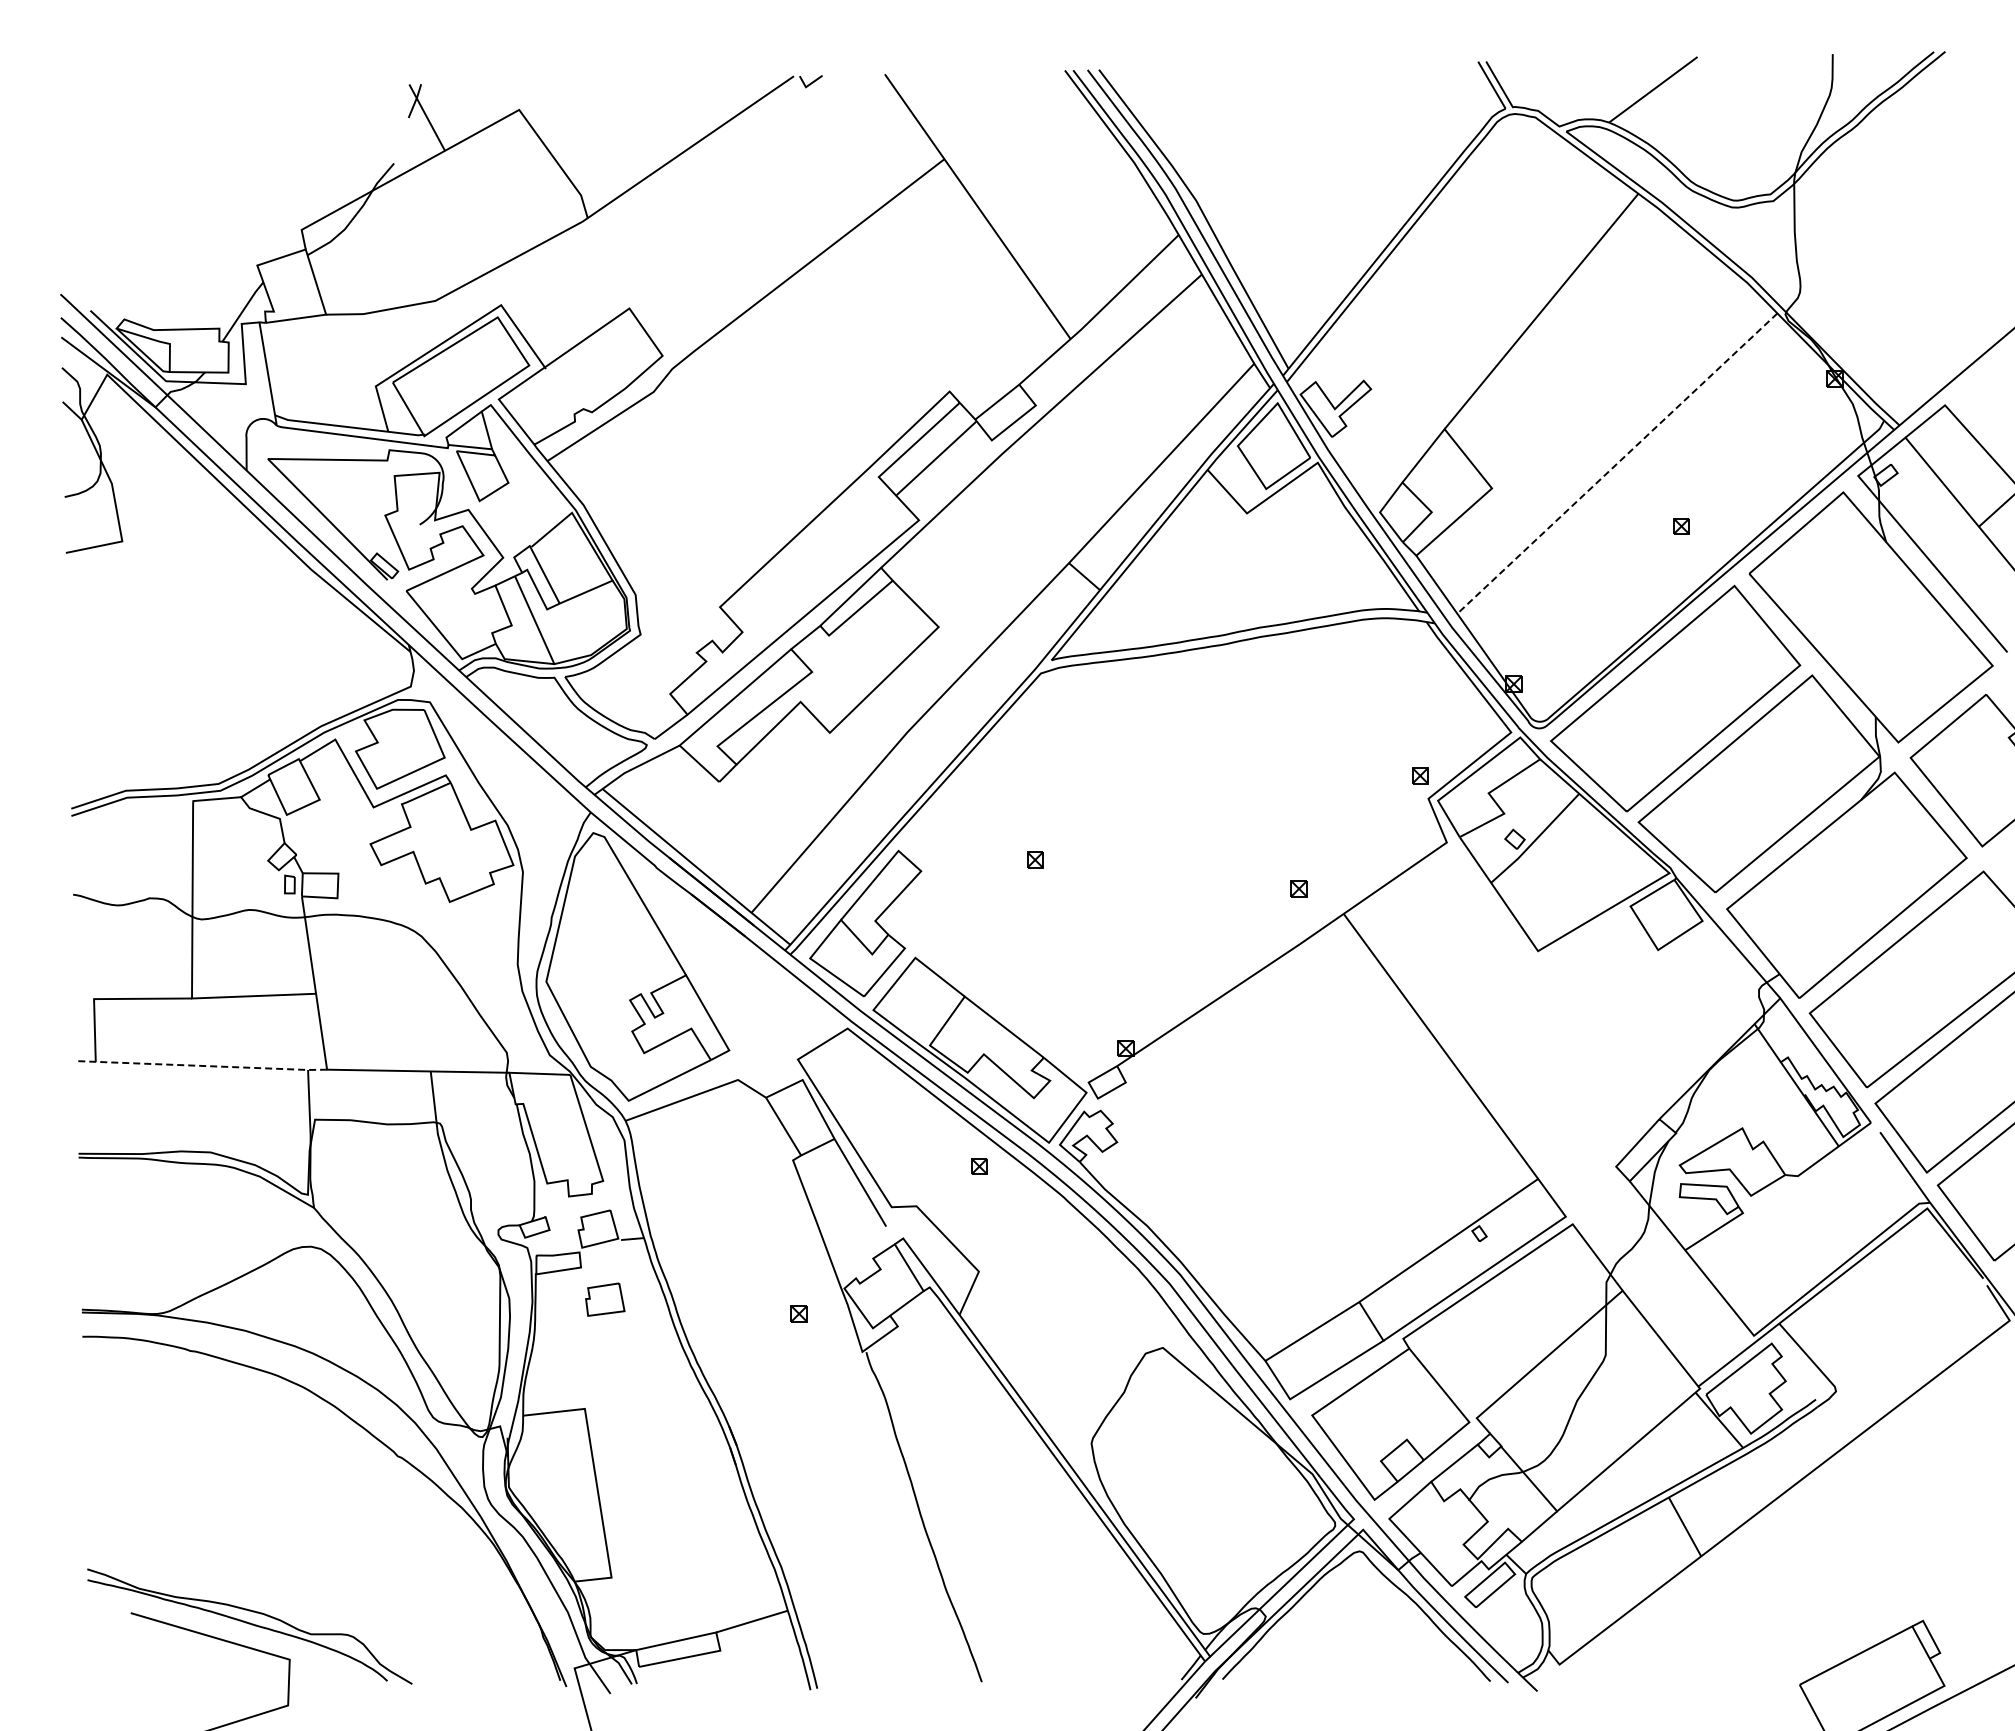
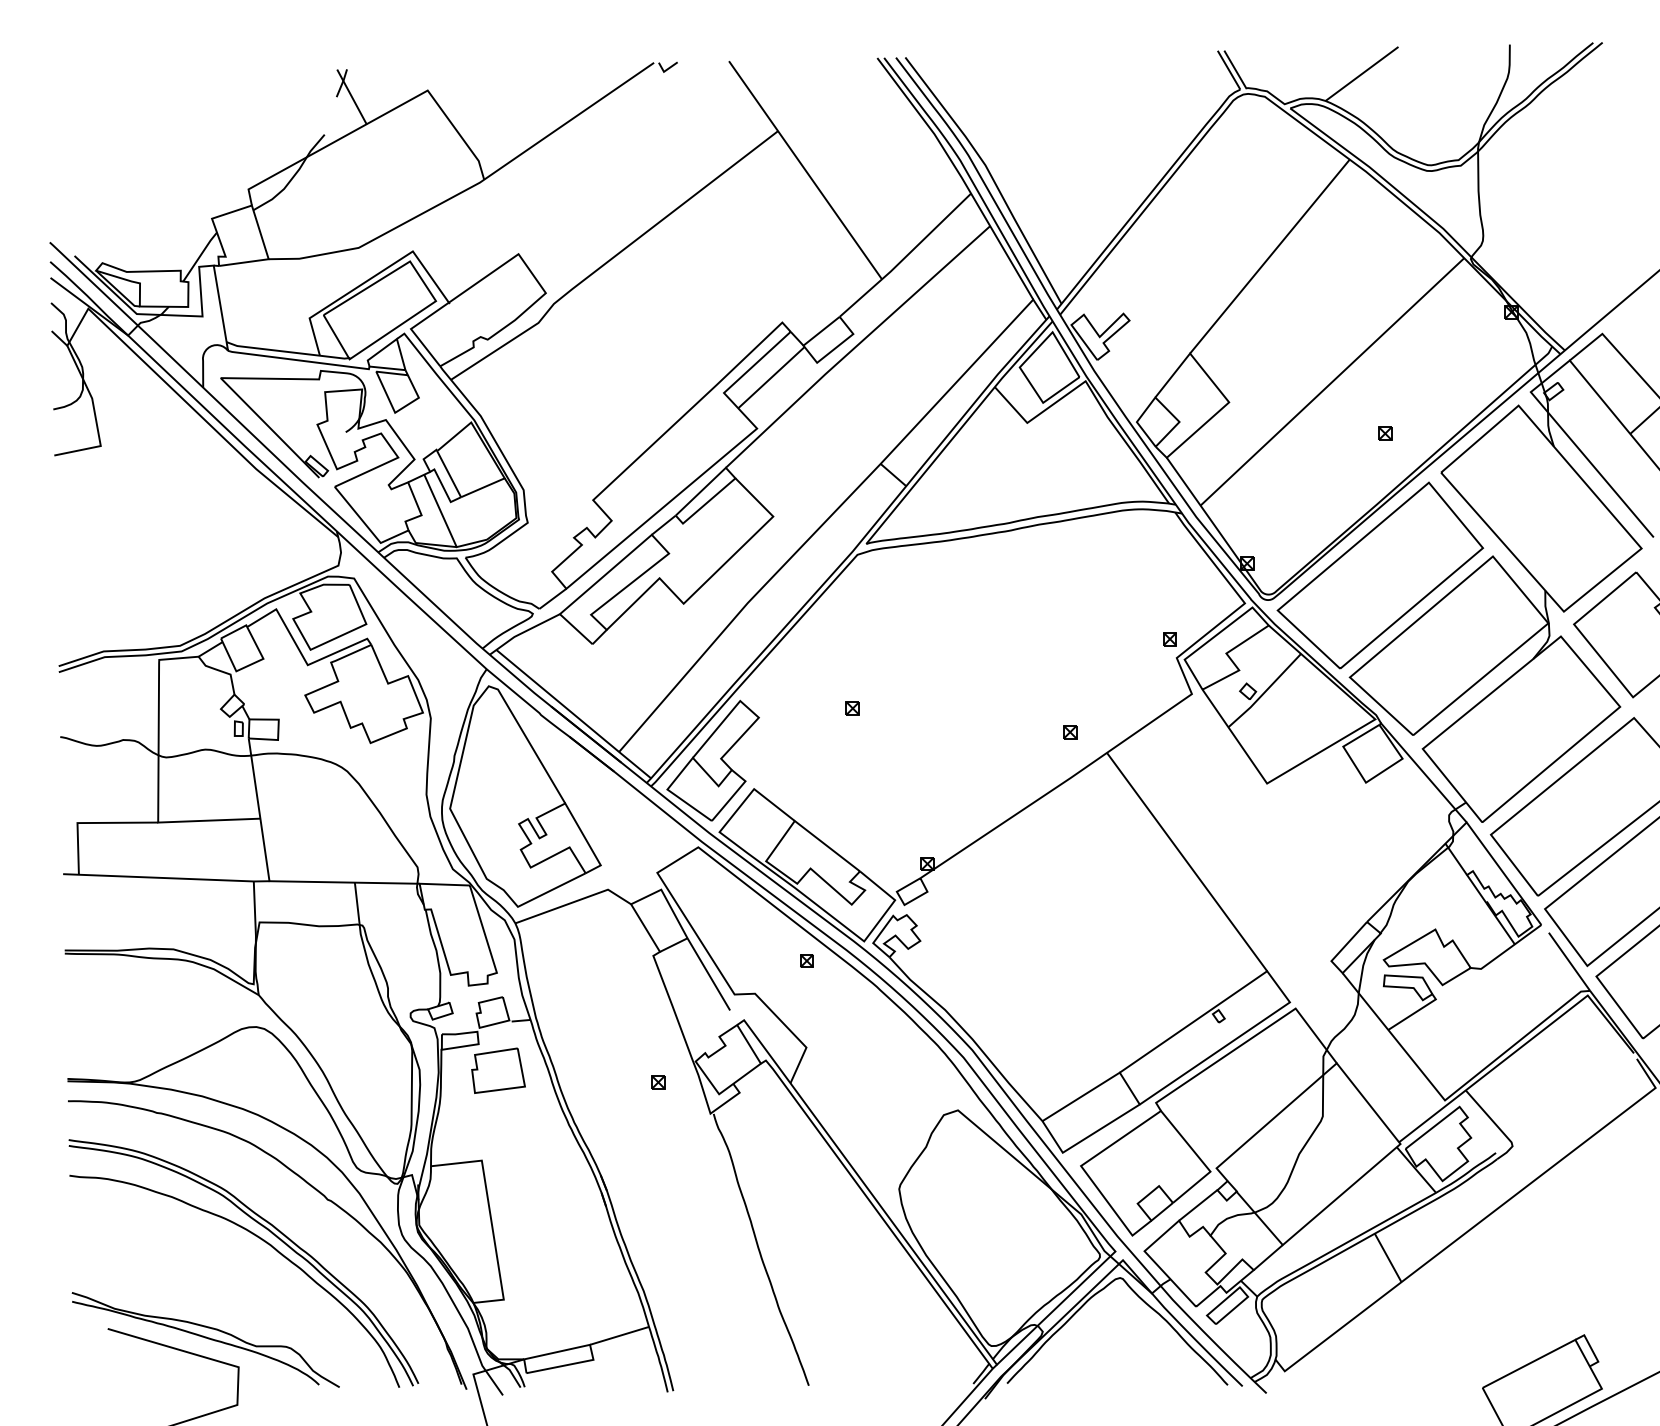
line: (1616, 464) -> (1331, 382), dashed -> solid
line: (202, 1065) -> (166, 877), dashed -> solid
part: (605, 1299) -> (498, 1070), size x1.67
part: (314, 1503) -> (259, 1238), added

